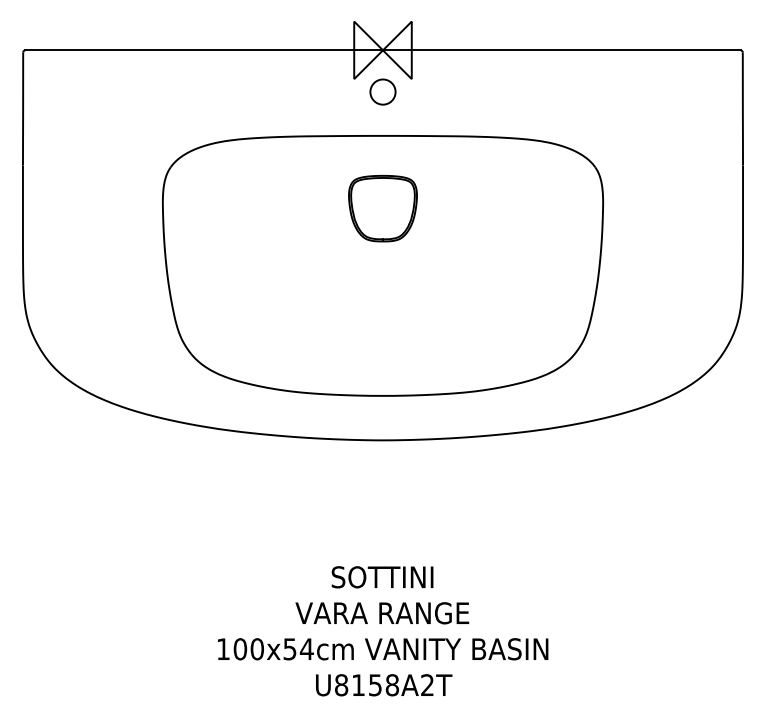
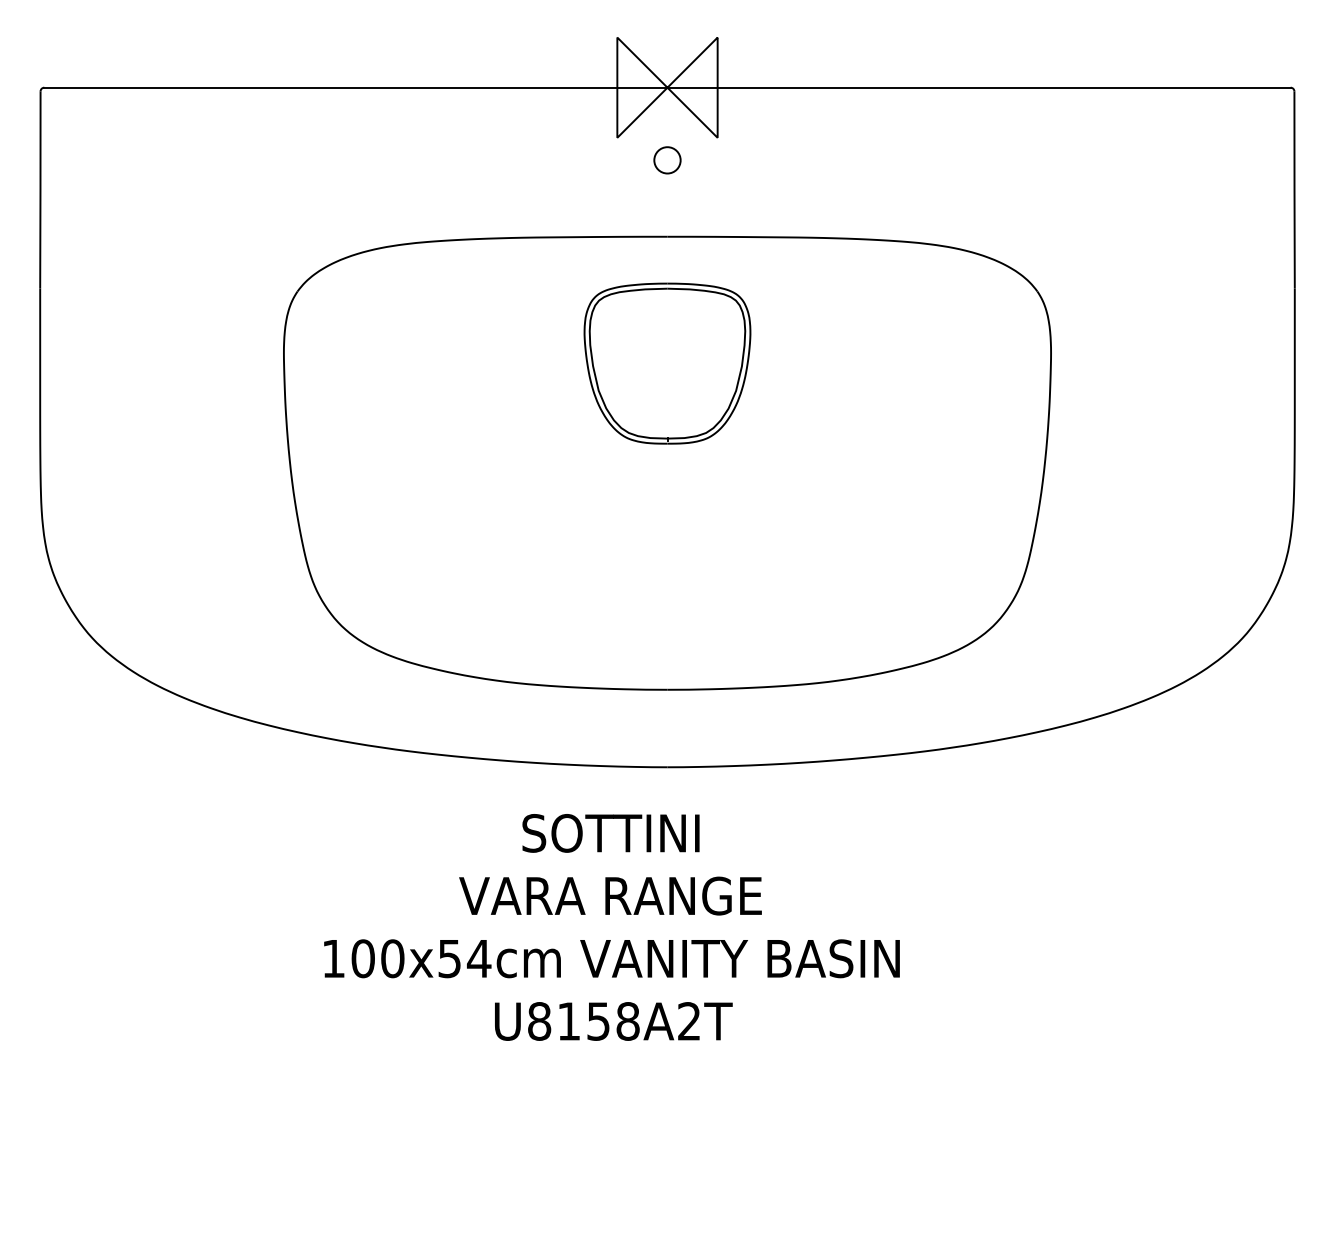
circle: (382, 91) -> (666, 159), size x0.6
part: (382, 208) -> (666, 363), size x1.4
text: (383, 631) -> (612, 927), moved

